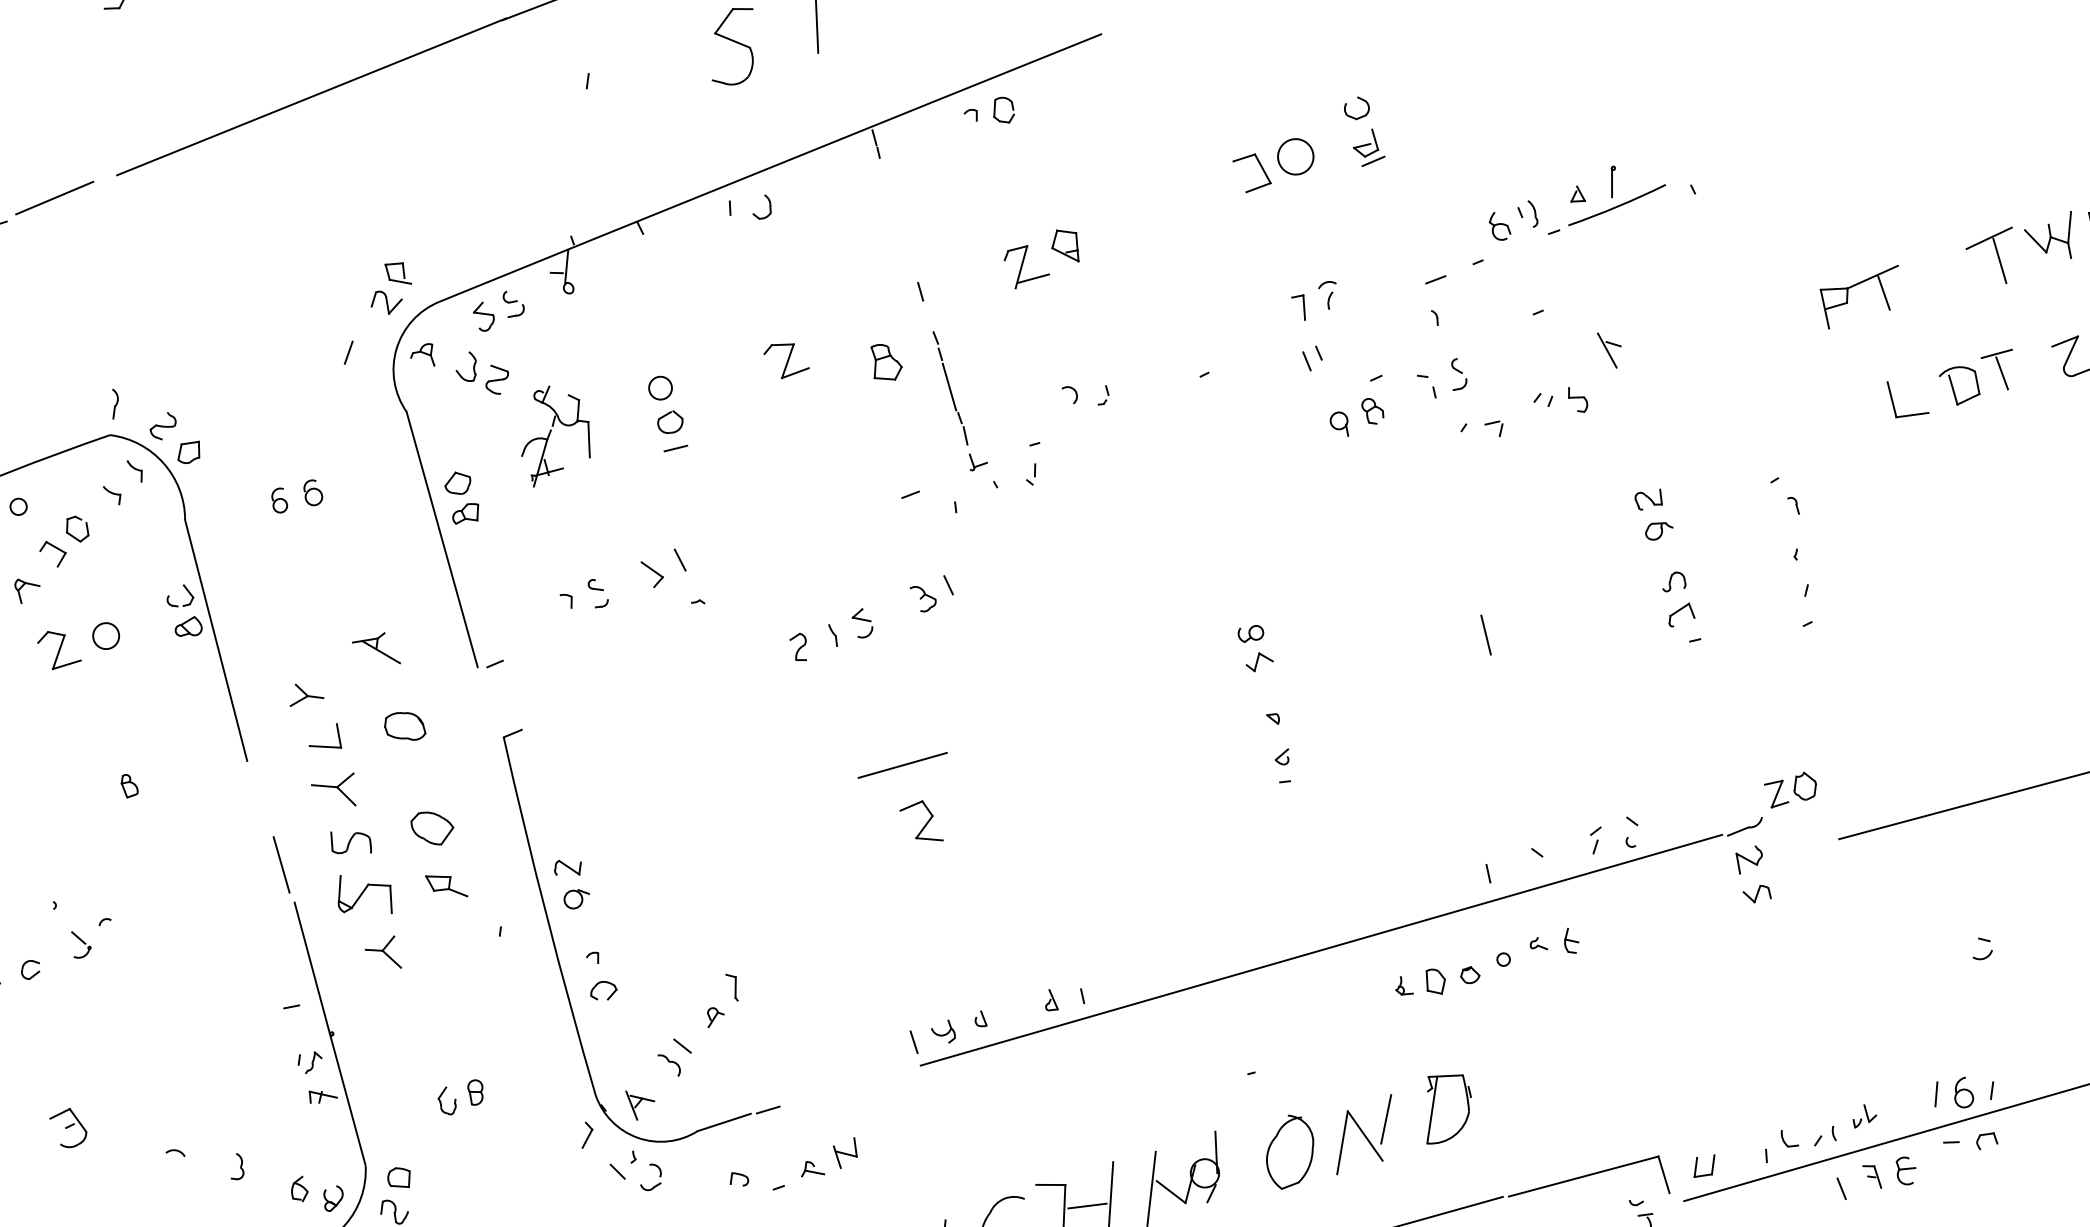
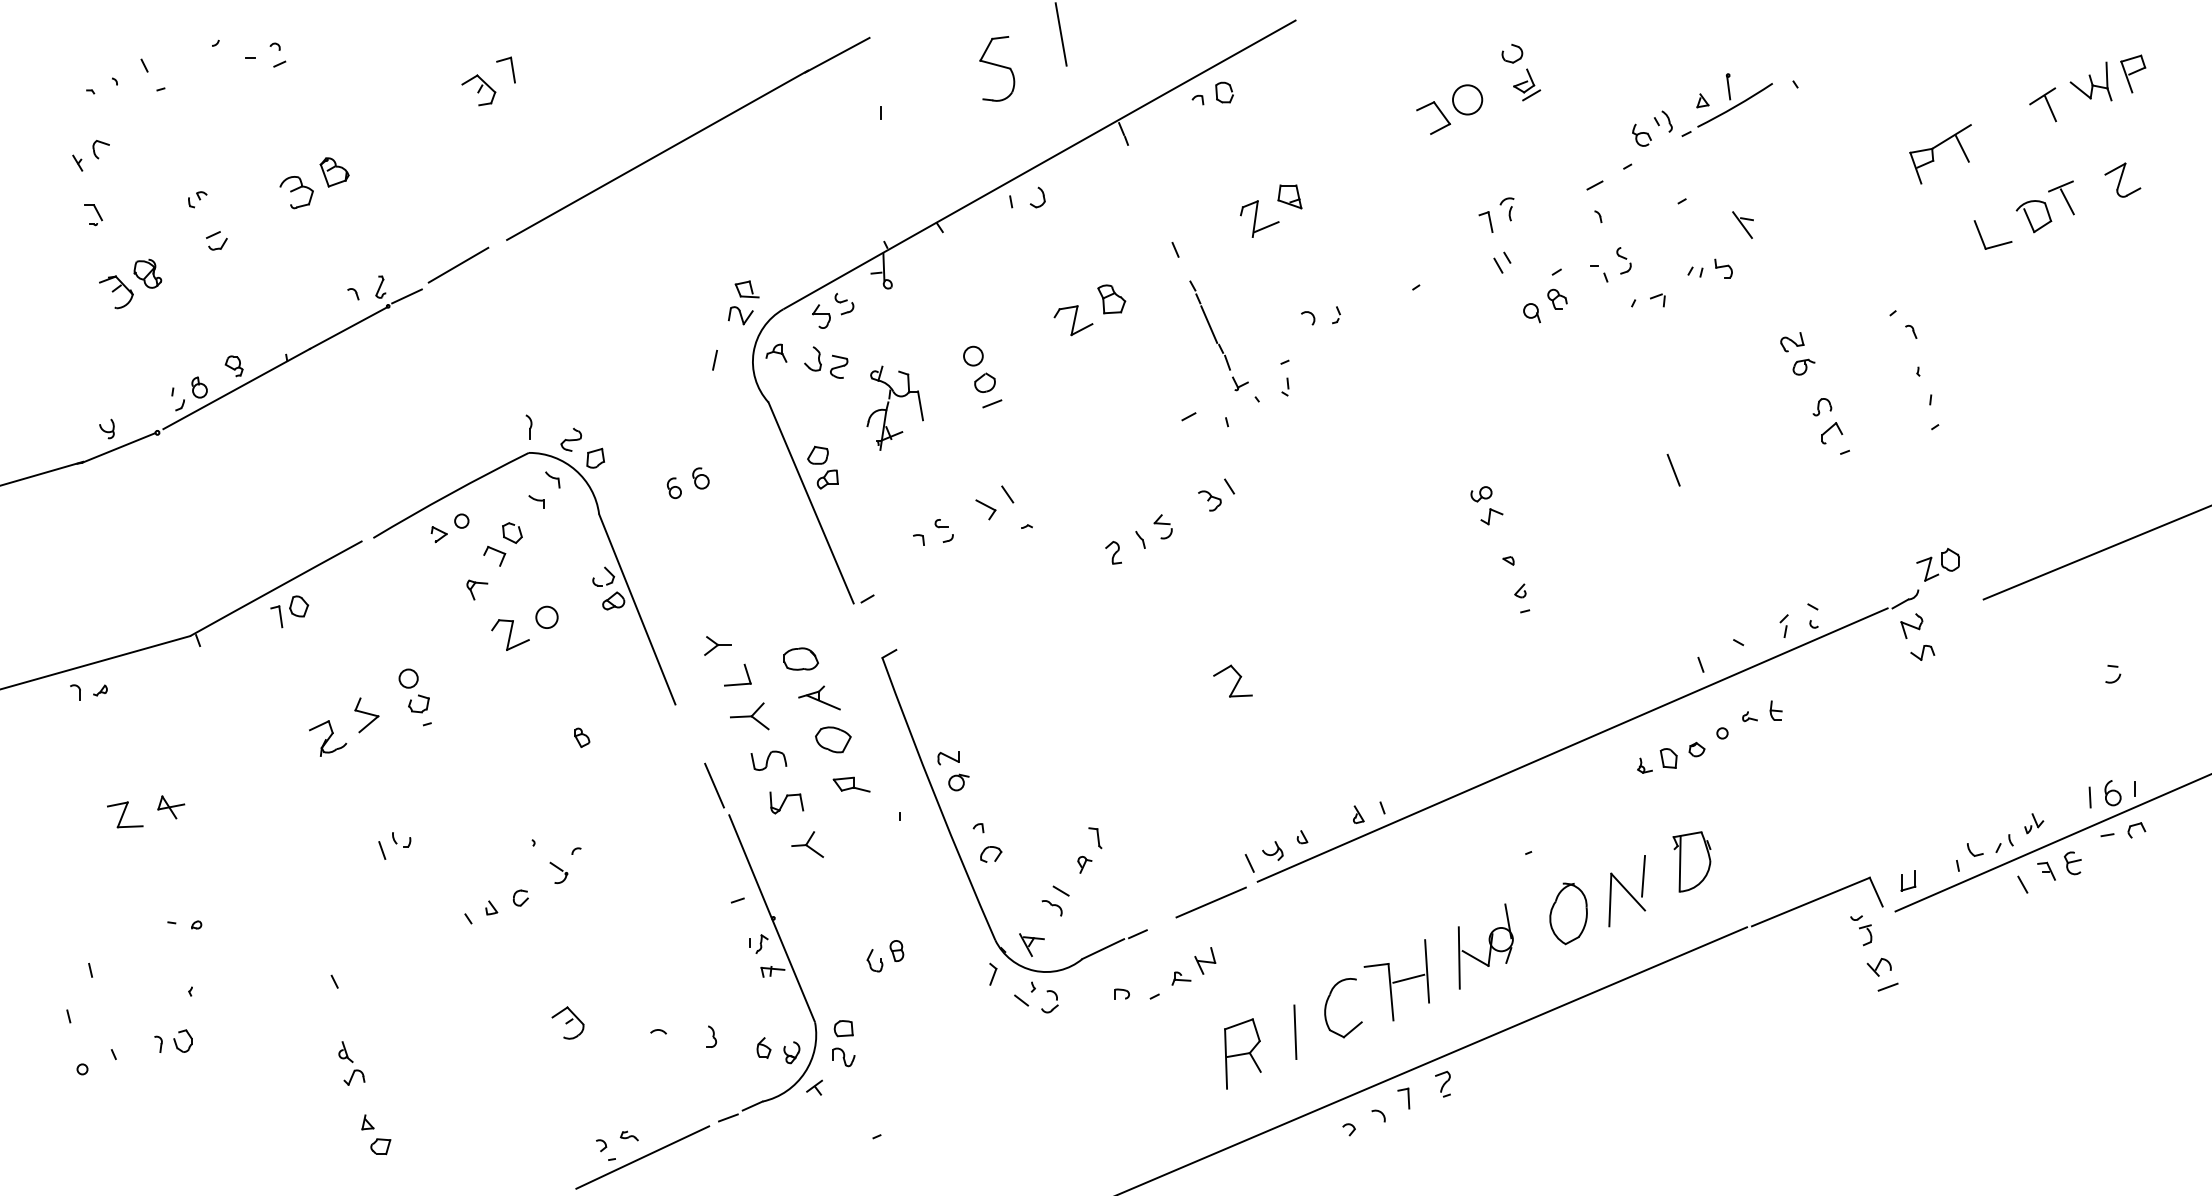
part: (1987, 252) -> (2042, 104), size x0.71
part: (885, 362) -> (1111, 299), moved
part: (377, 645) -> (819, 697), moved
line: (901, 765) -> (1210, 902), moved
part: (365, 896) -> (786, 802), size x0.71

